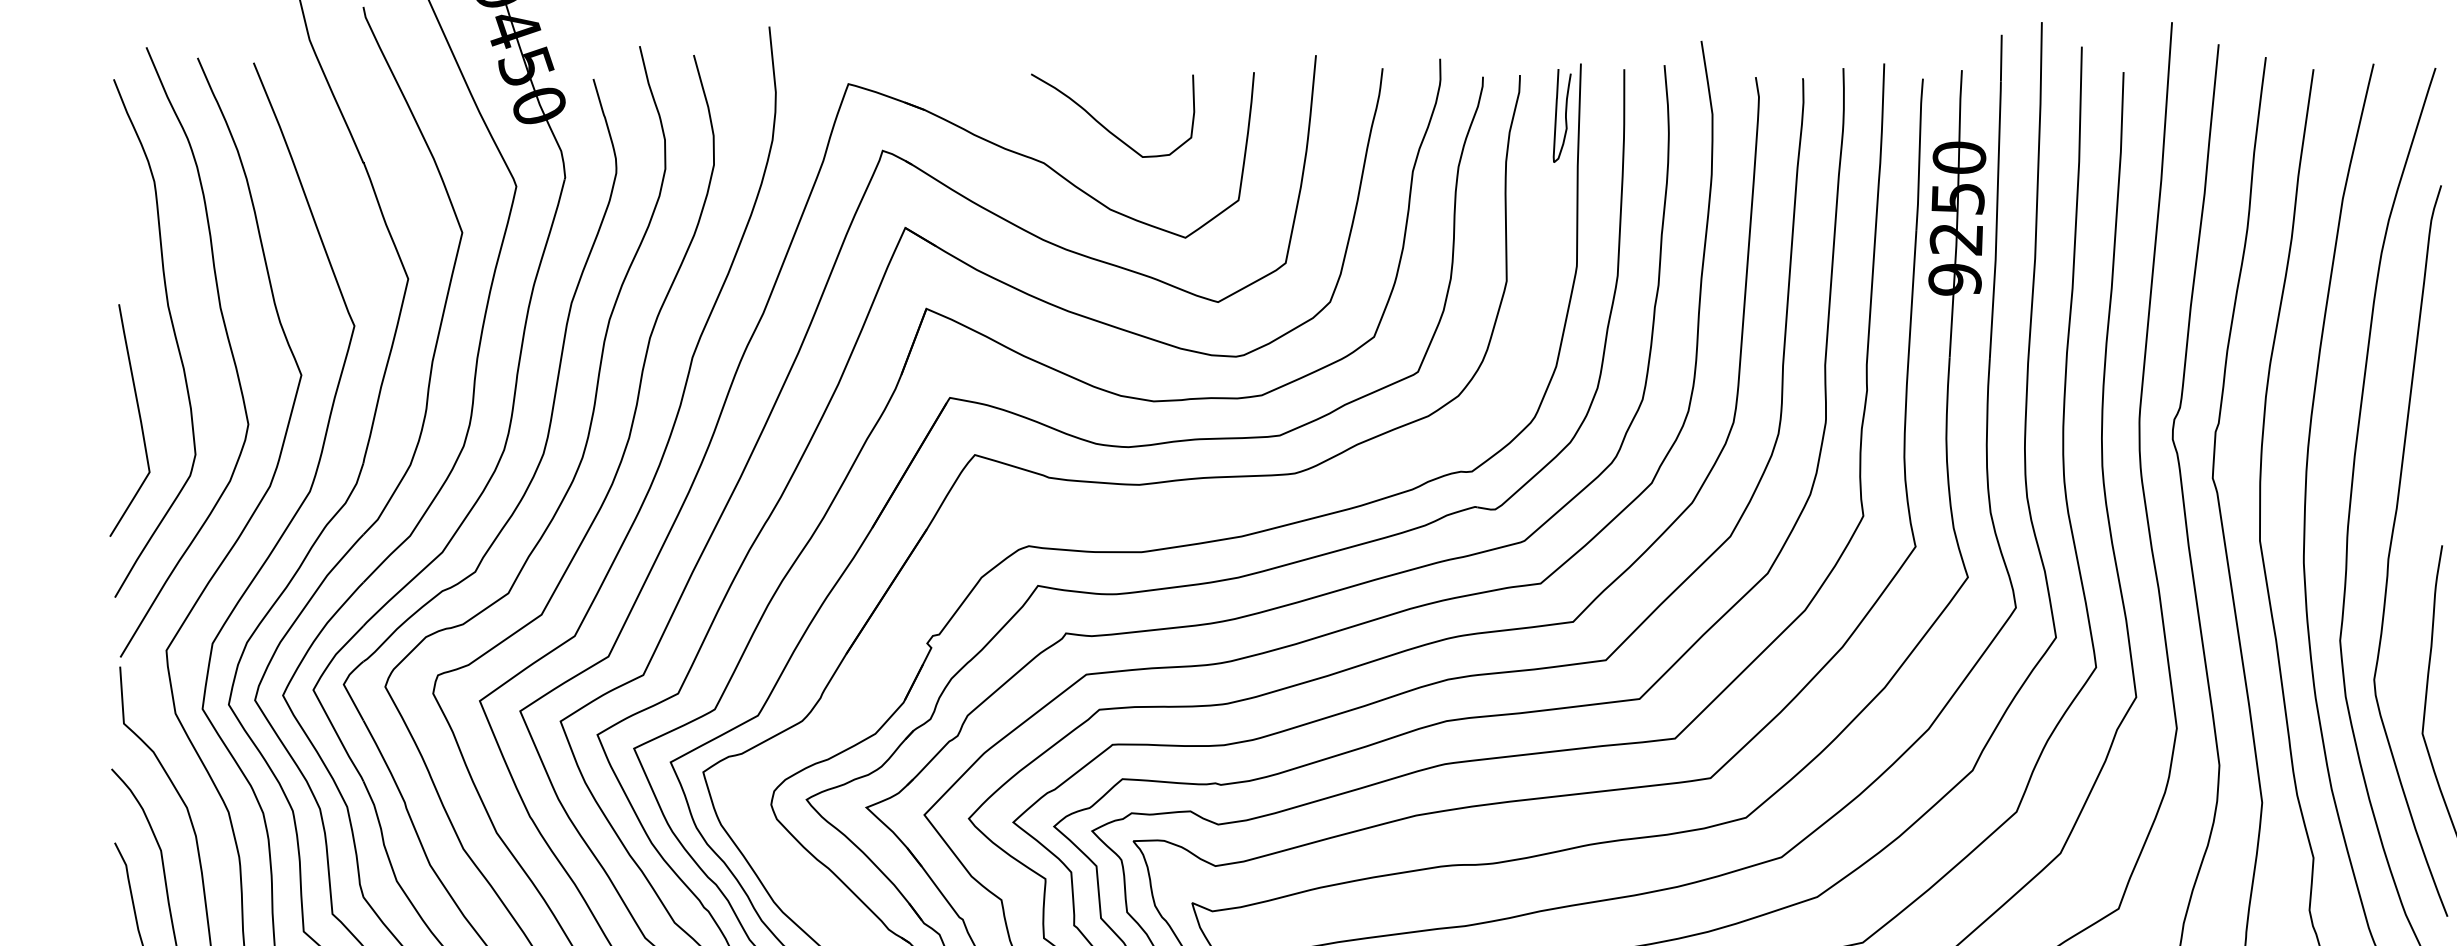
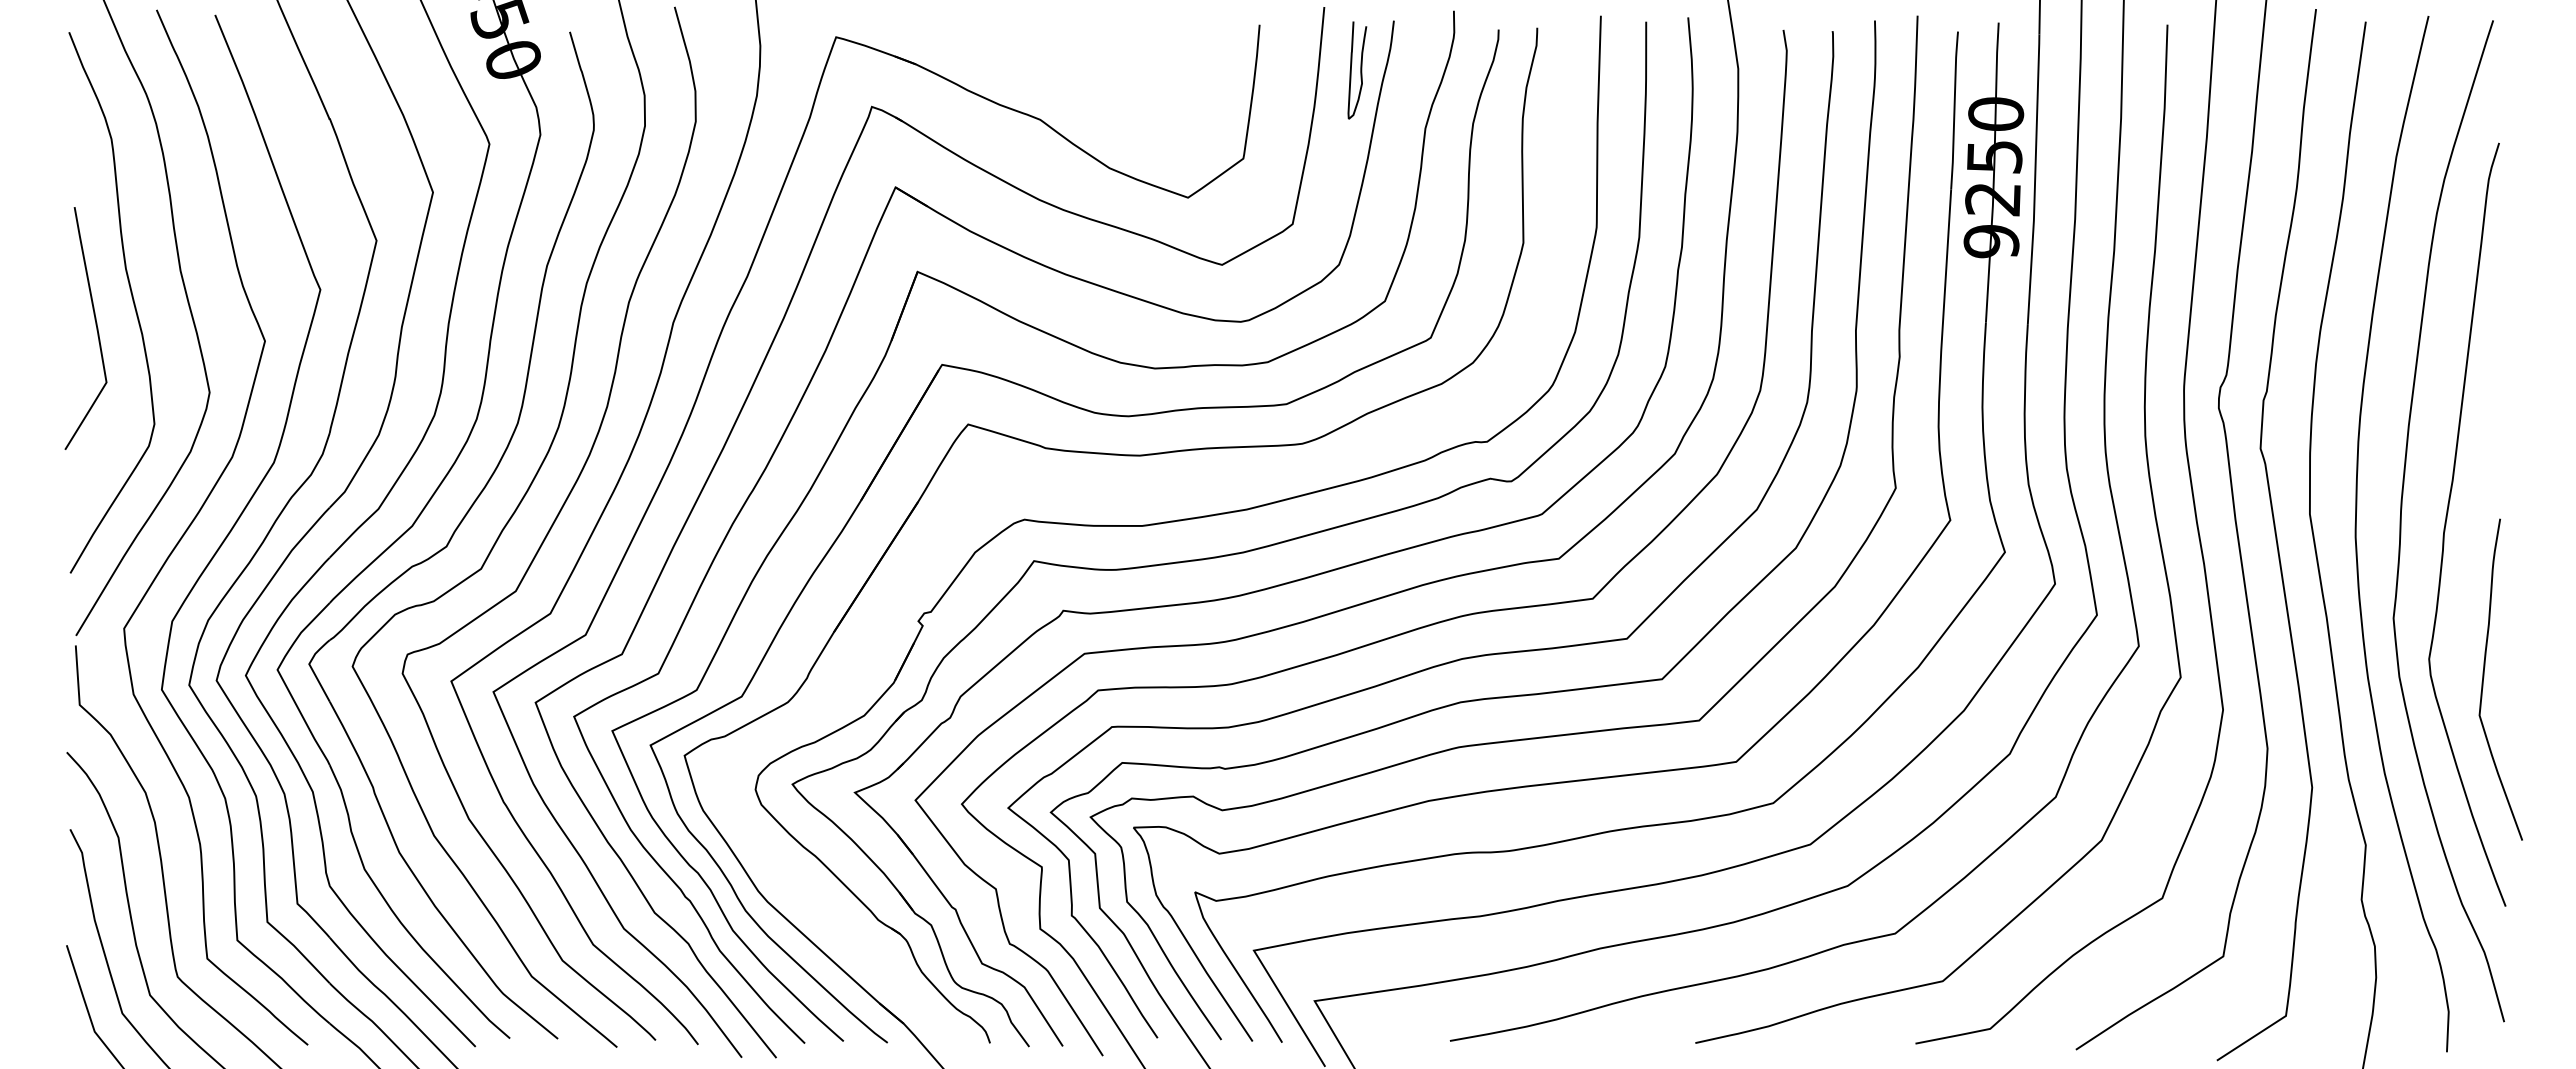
curve: (1565, 115) -> (1360, 70), moved
curve: (1103, 125) -> (1102, 80), removed
curve: (139, 417) -> (95, 325), moved

